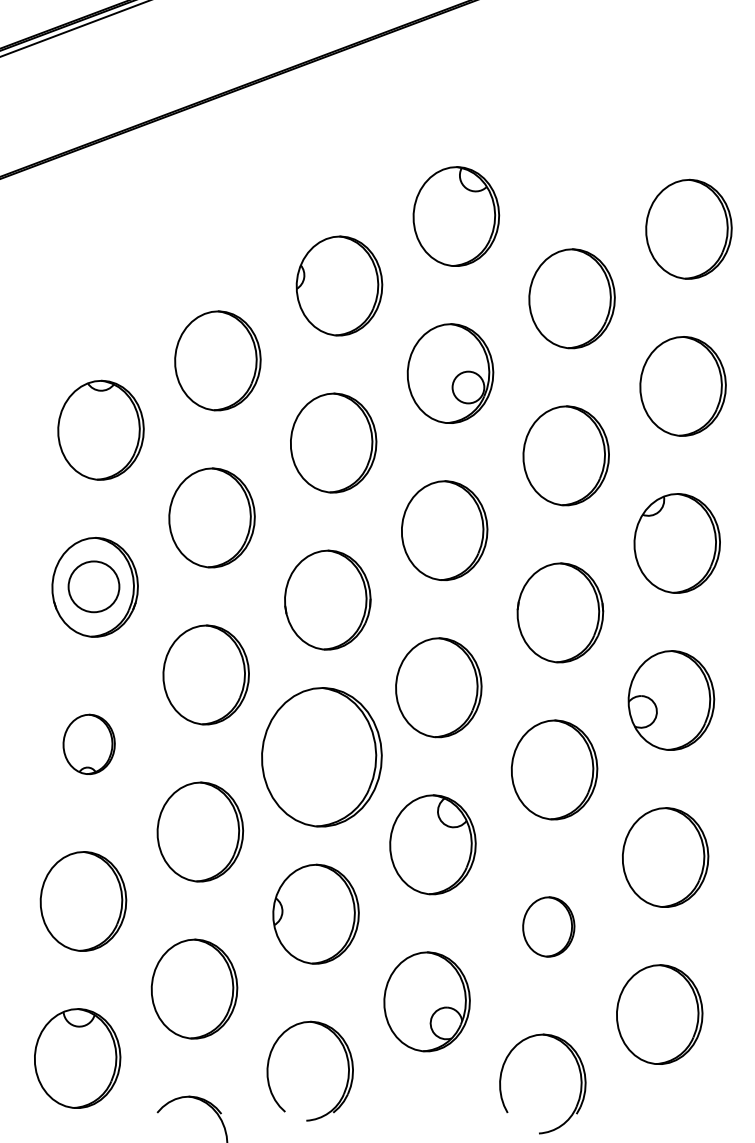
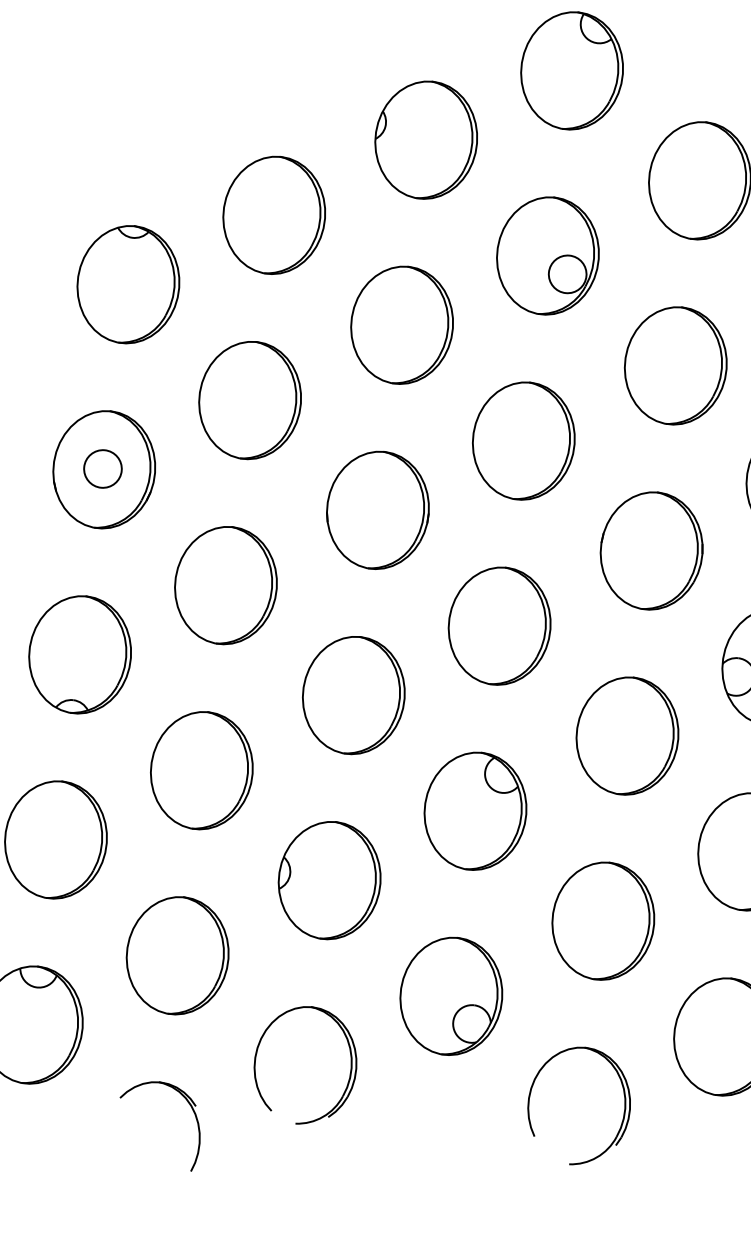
circle: (93, 586) -> (102, 468), size x0.62
part: (88, 744) -> (79, 654), size x1.67
part: (321, 756) -> (353, 694), size x0.71
part: (548, 926) -> (603, 920), size x1.67

